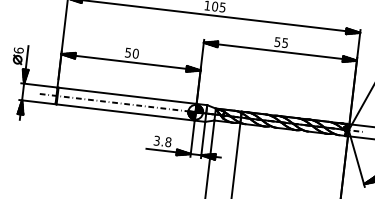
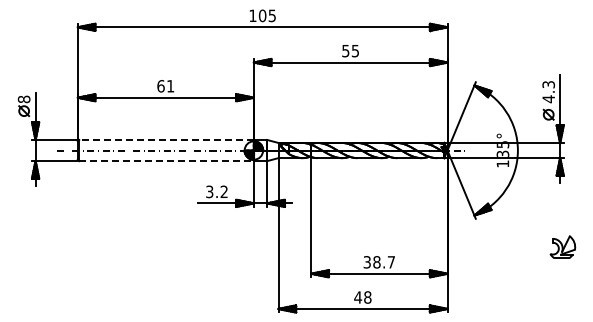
text: (18, 50) -> (23, 99), 6 -> 8
text: (131, 53) -> (165, 86), 50 -> 61
line: (127, 95) -> (166, 139), solid -> dashed
line: (126, 112) -> (167, 161), solid -> dashed
text: (167, 141) -> (223, 191), 3.8 -> 3.2

